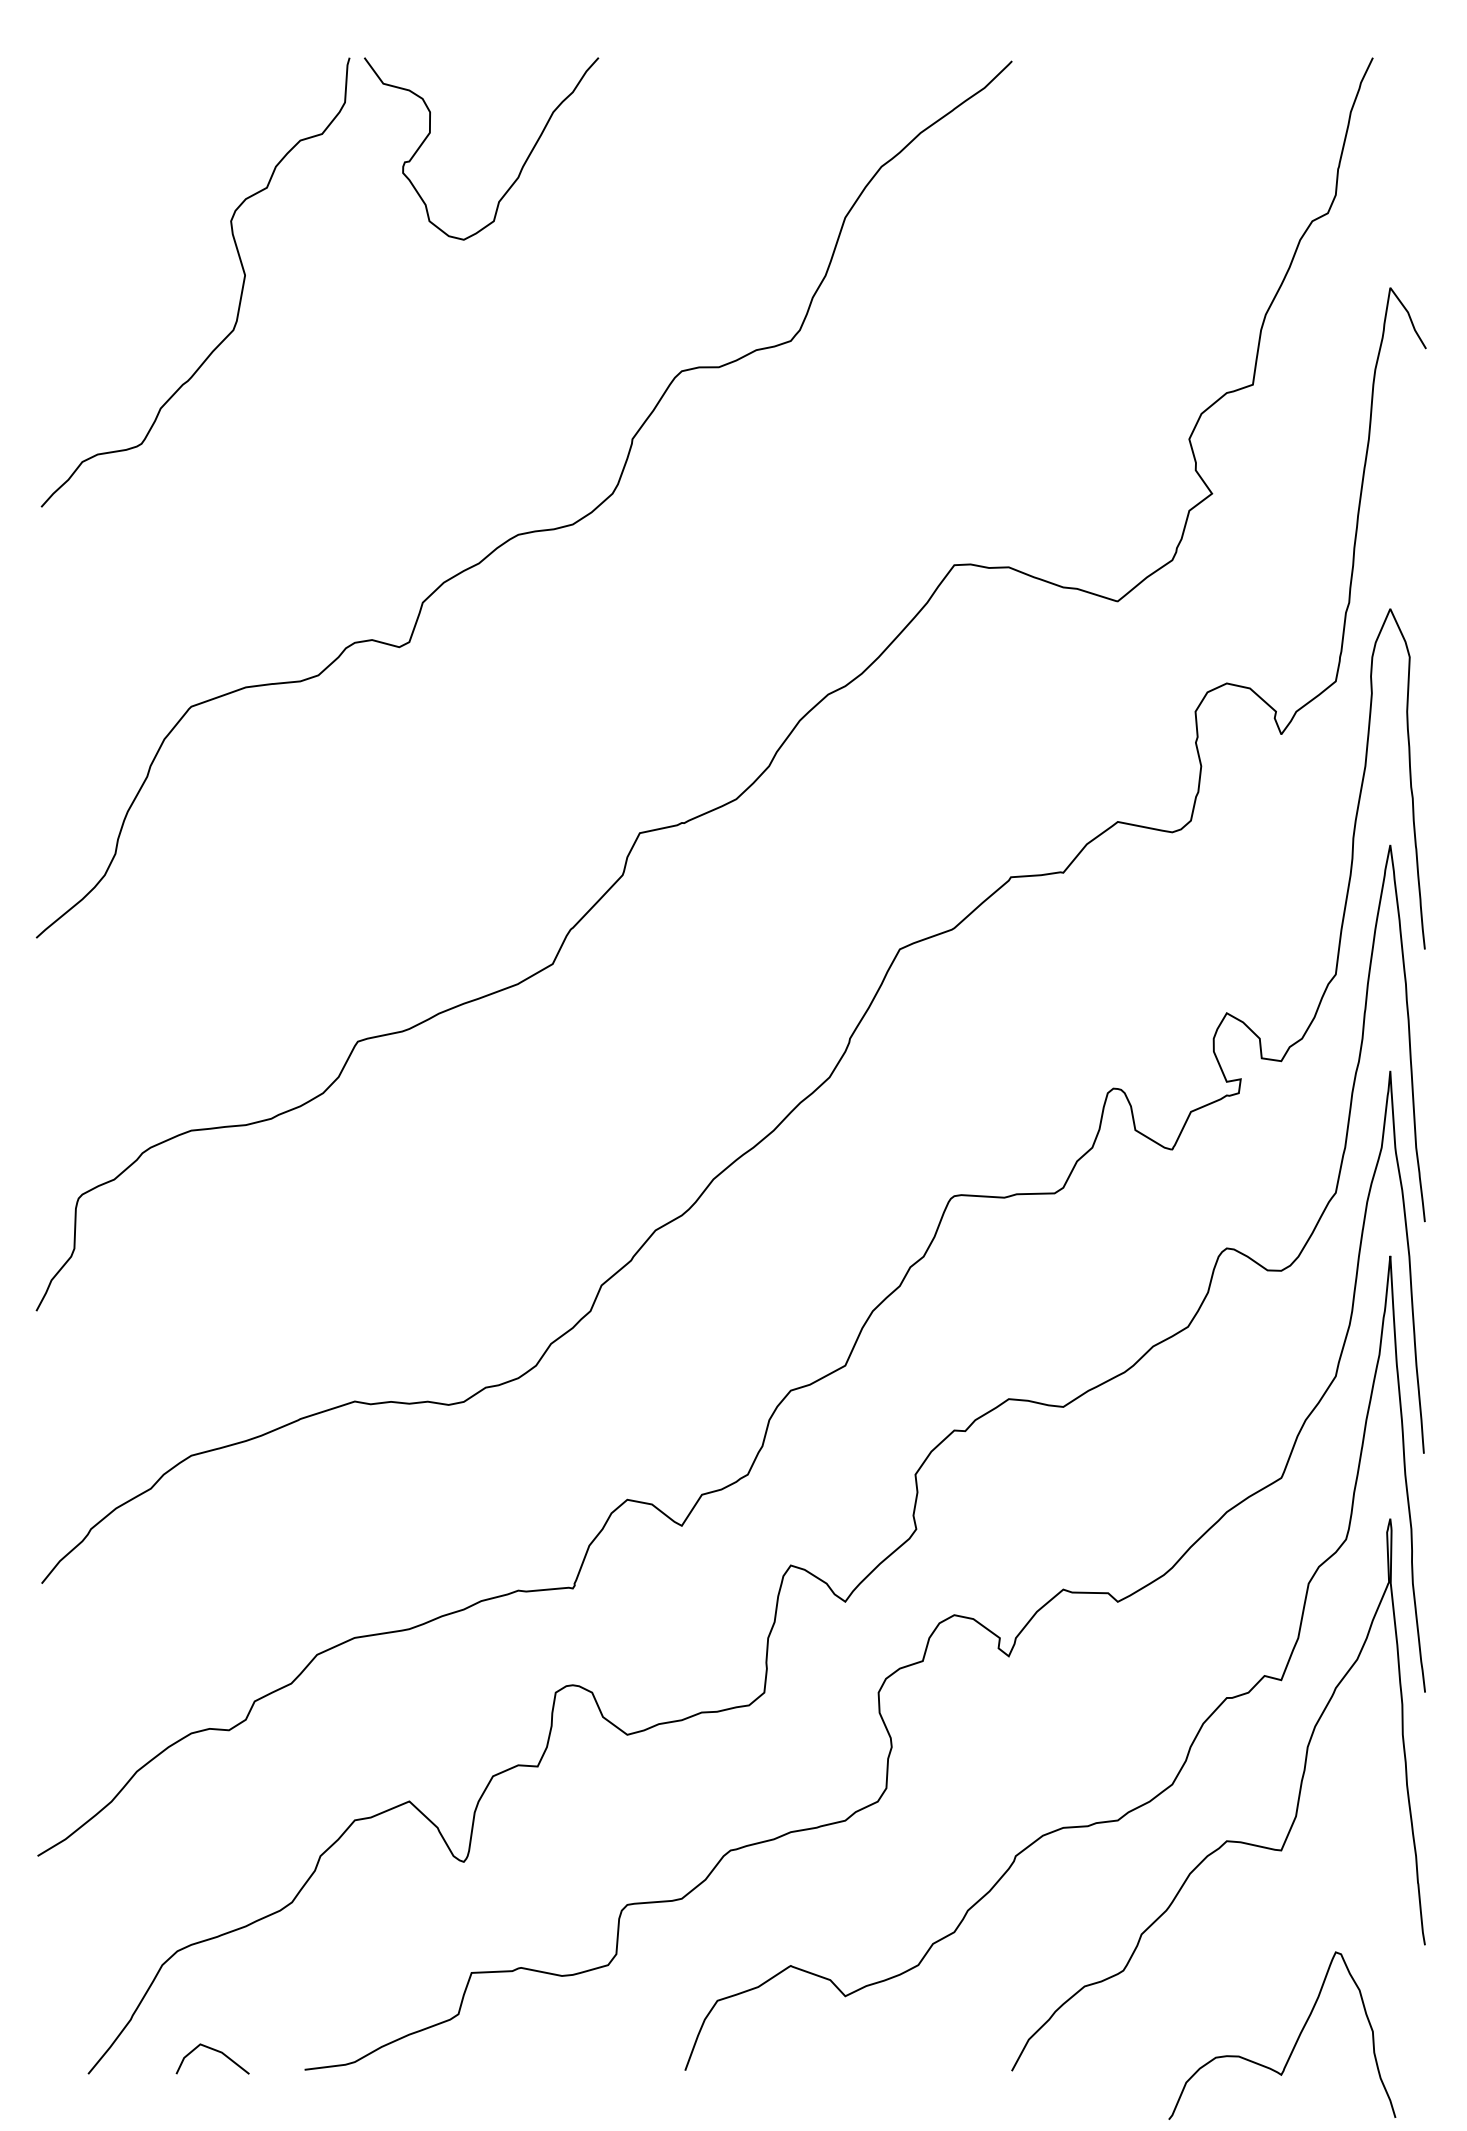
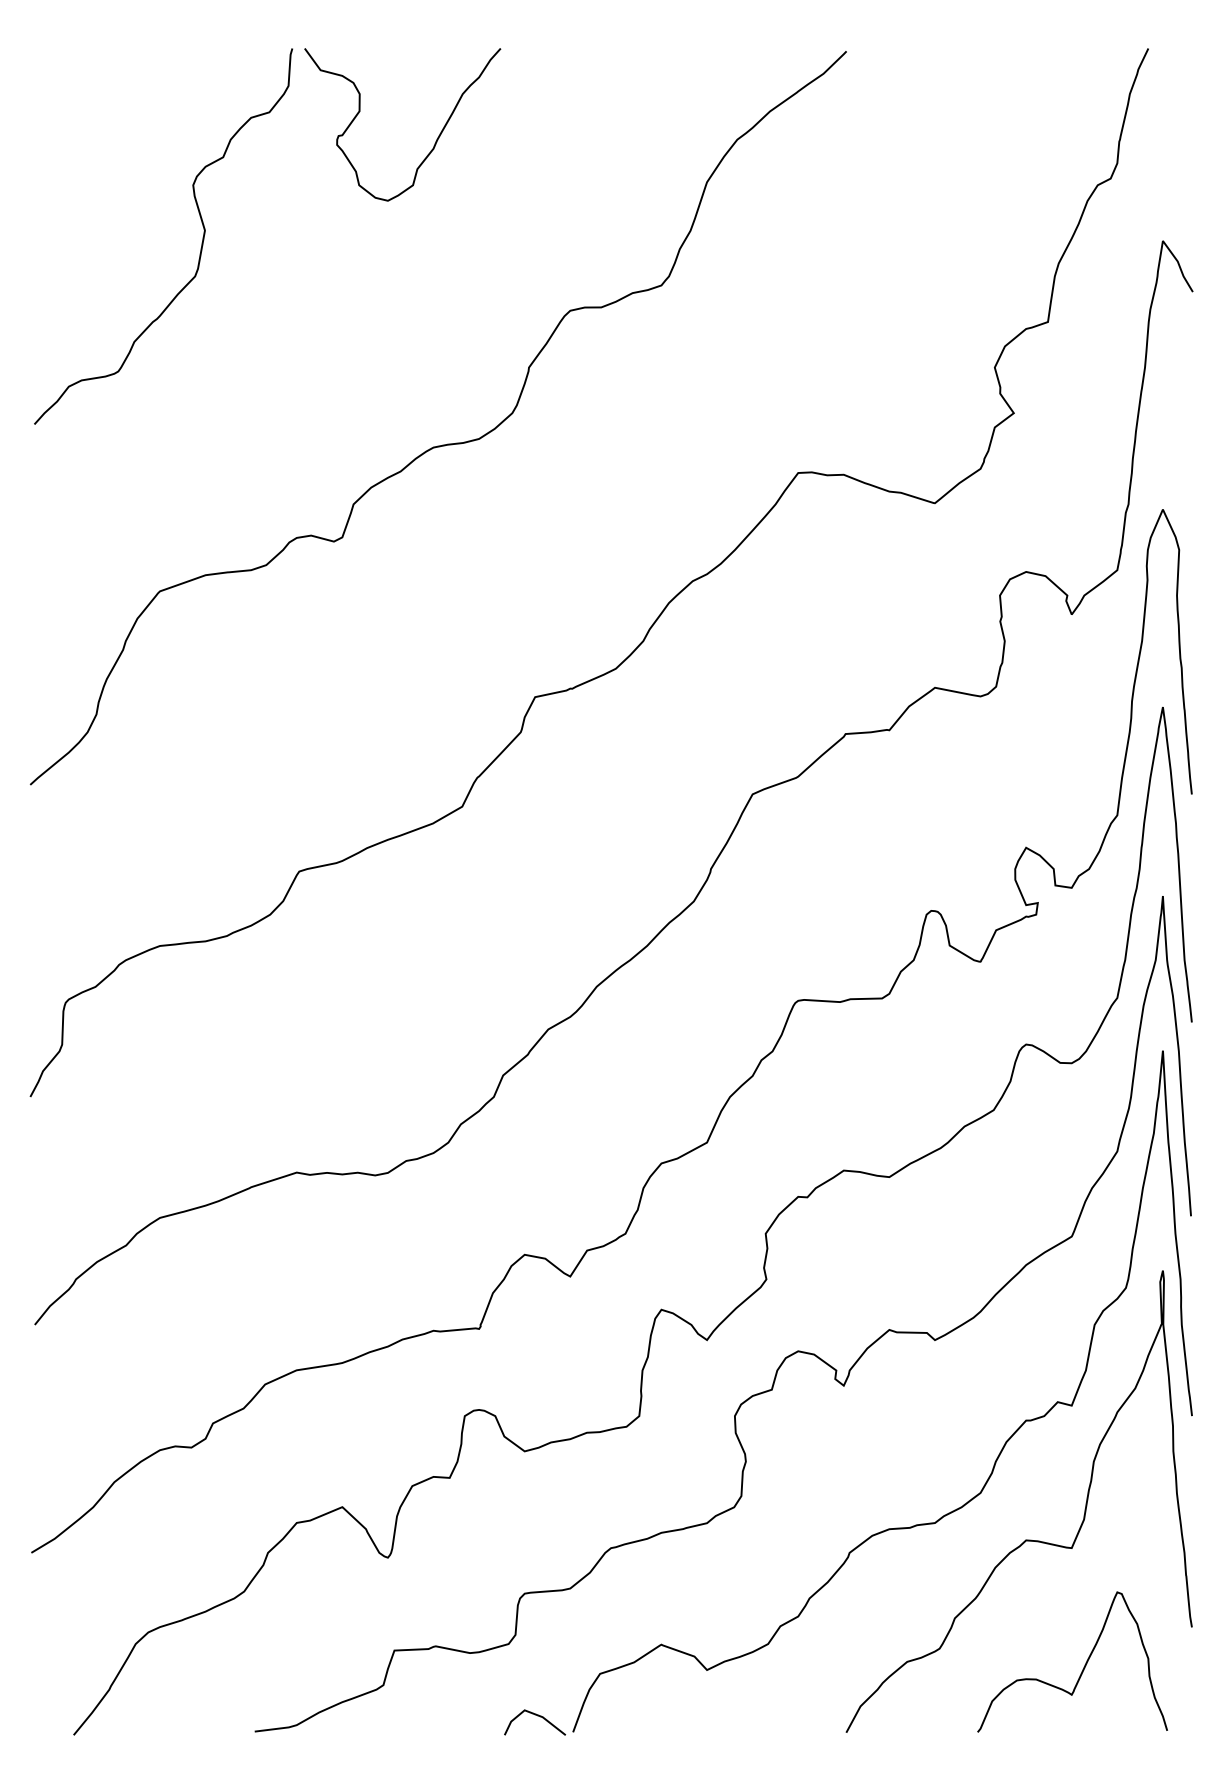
curve: (1295, 2041) -> (1083, 1666), moved
line: (215, 2051) -> (537, 1716), moved

